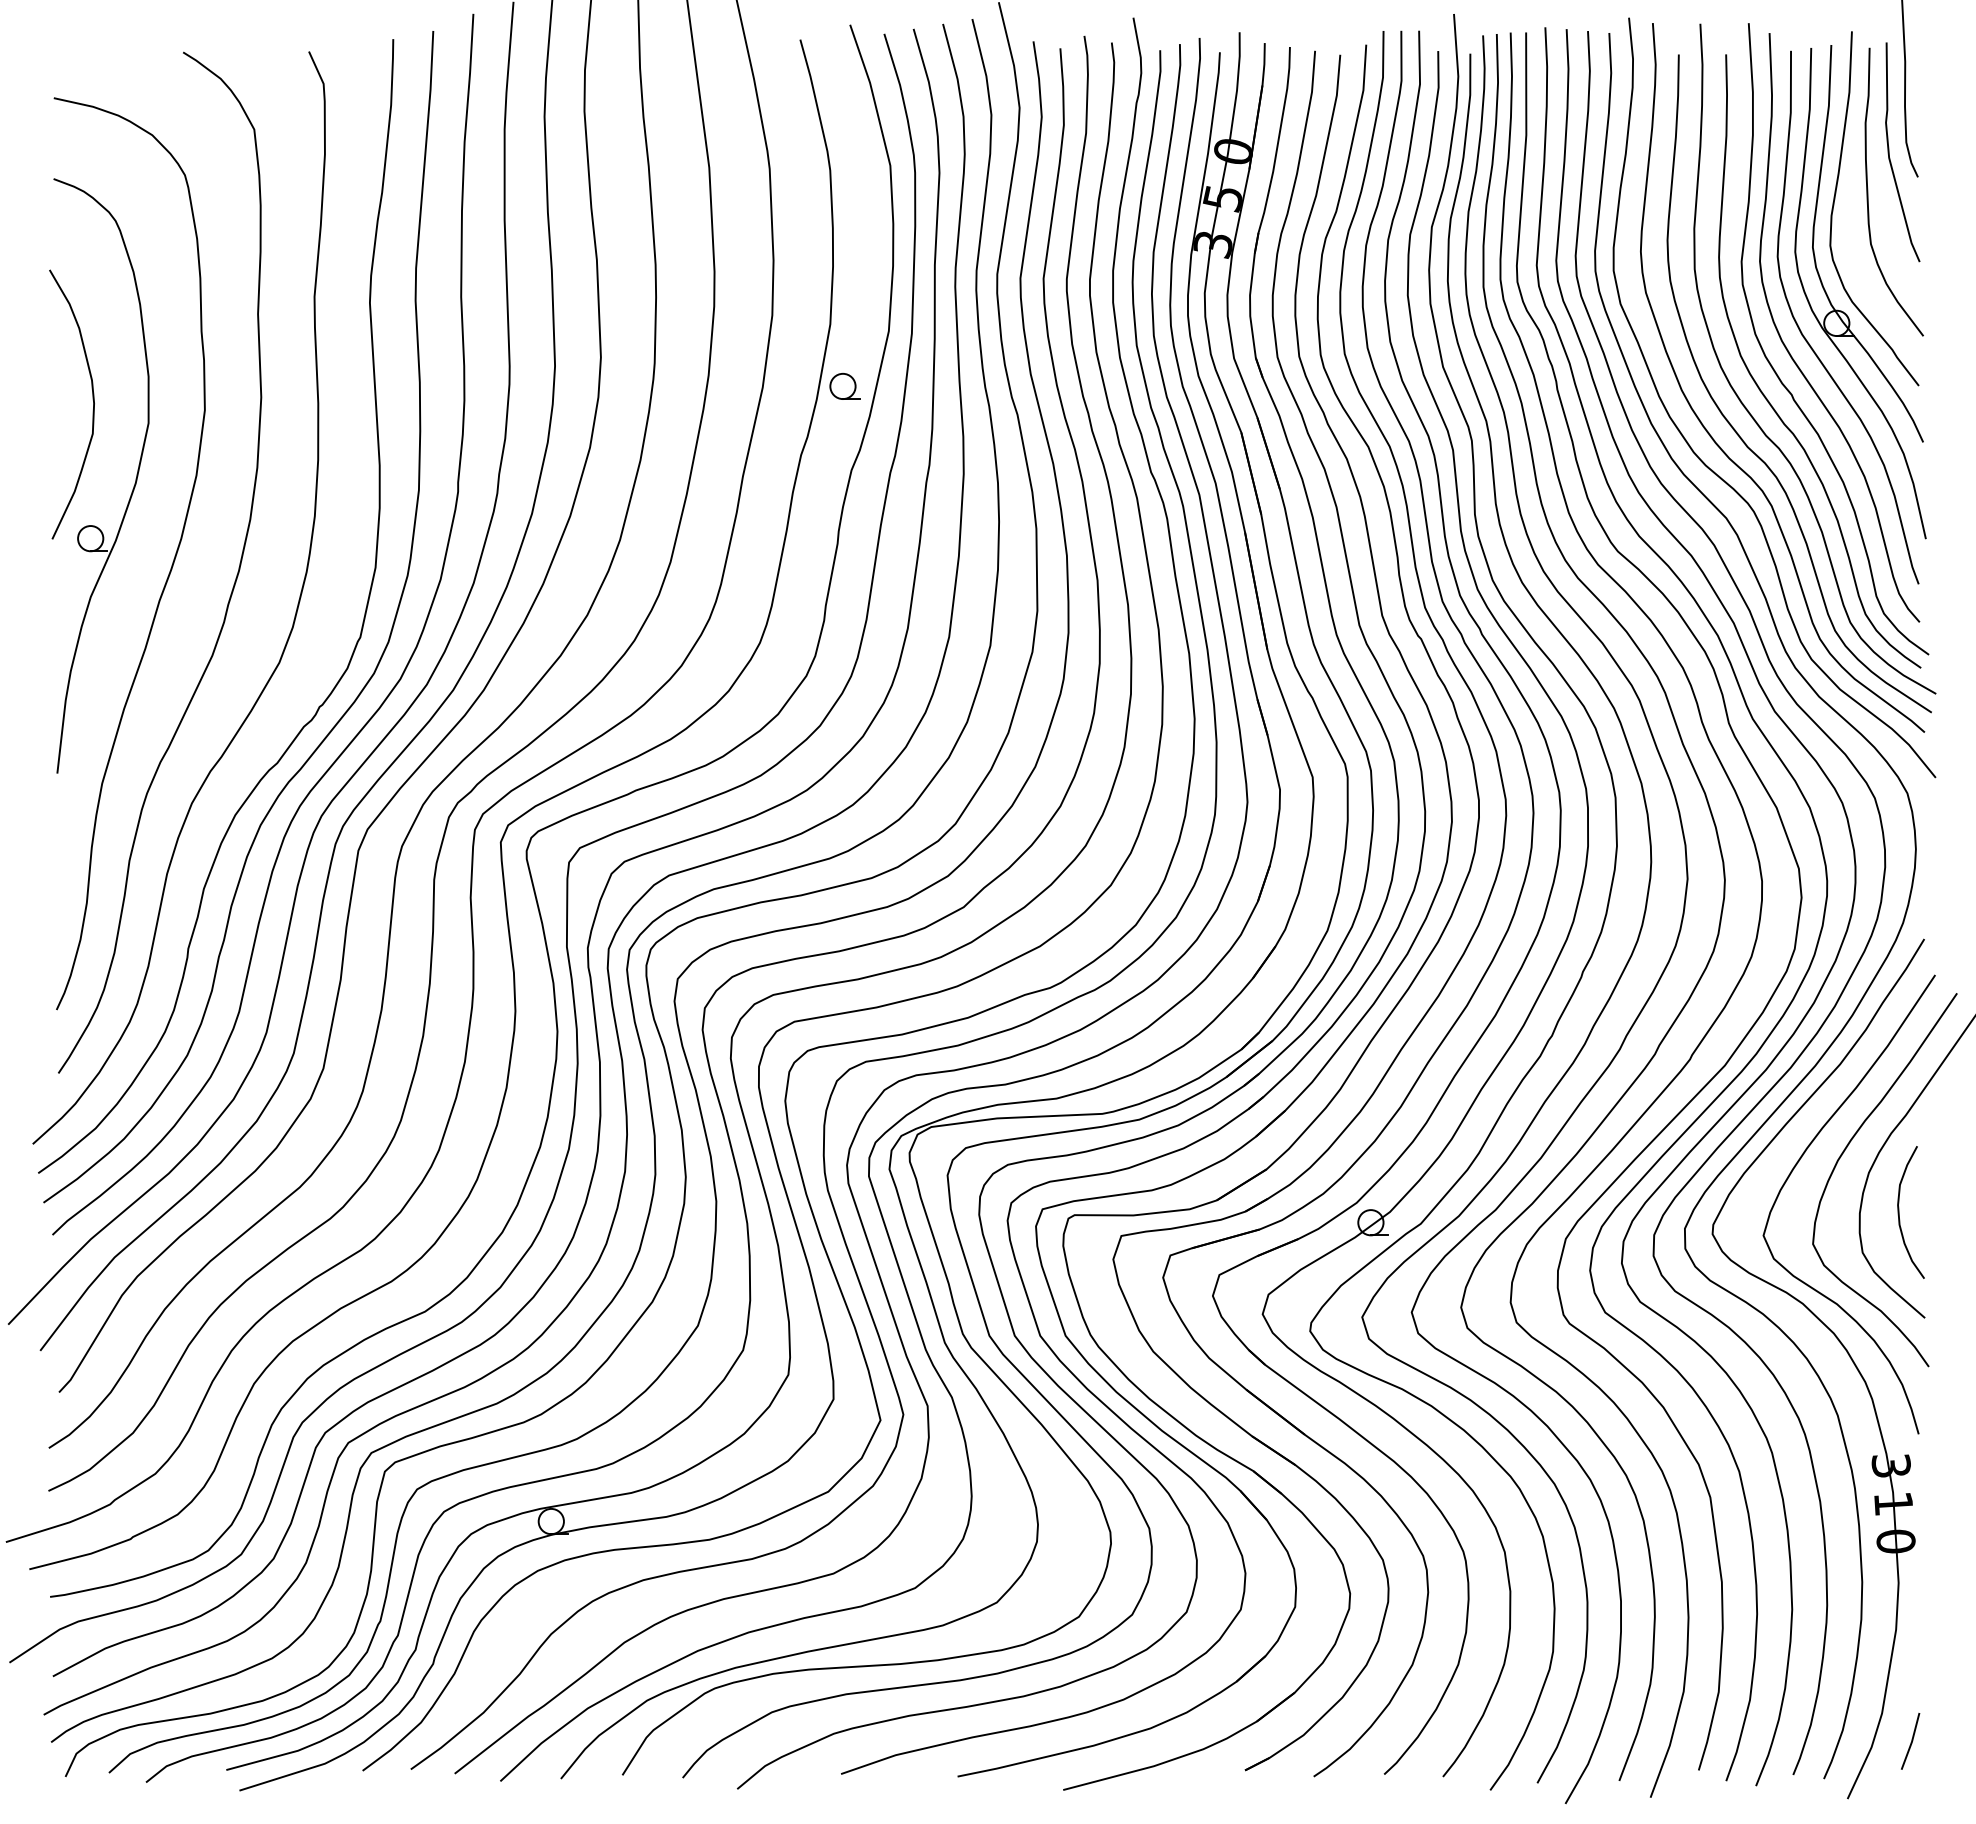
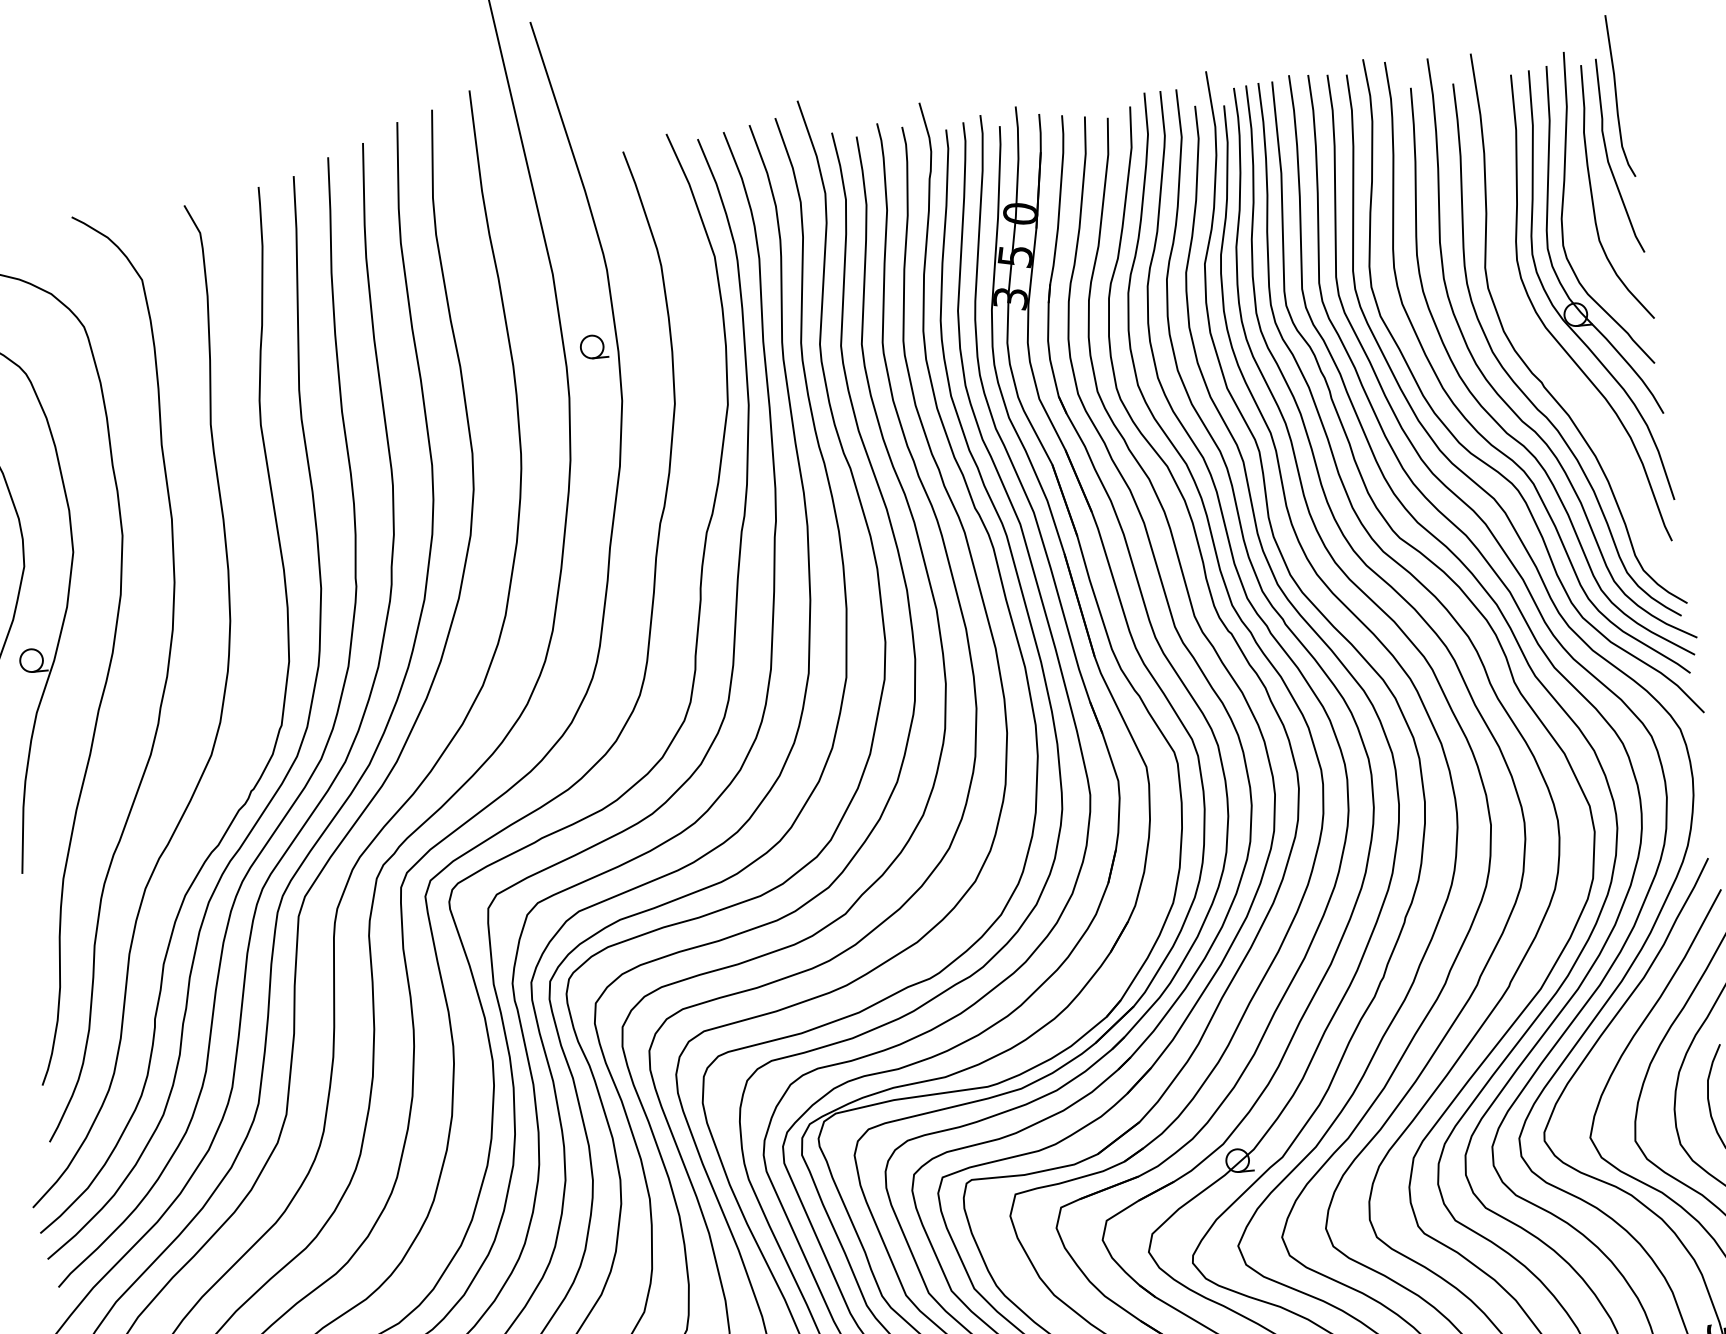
curve: (1794, 359) -> (1541, 350), removed
part: (844, 386) -> (593, 346), moved

